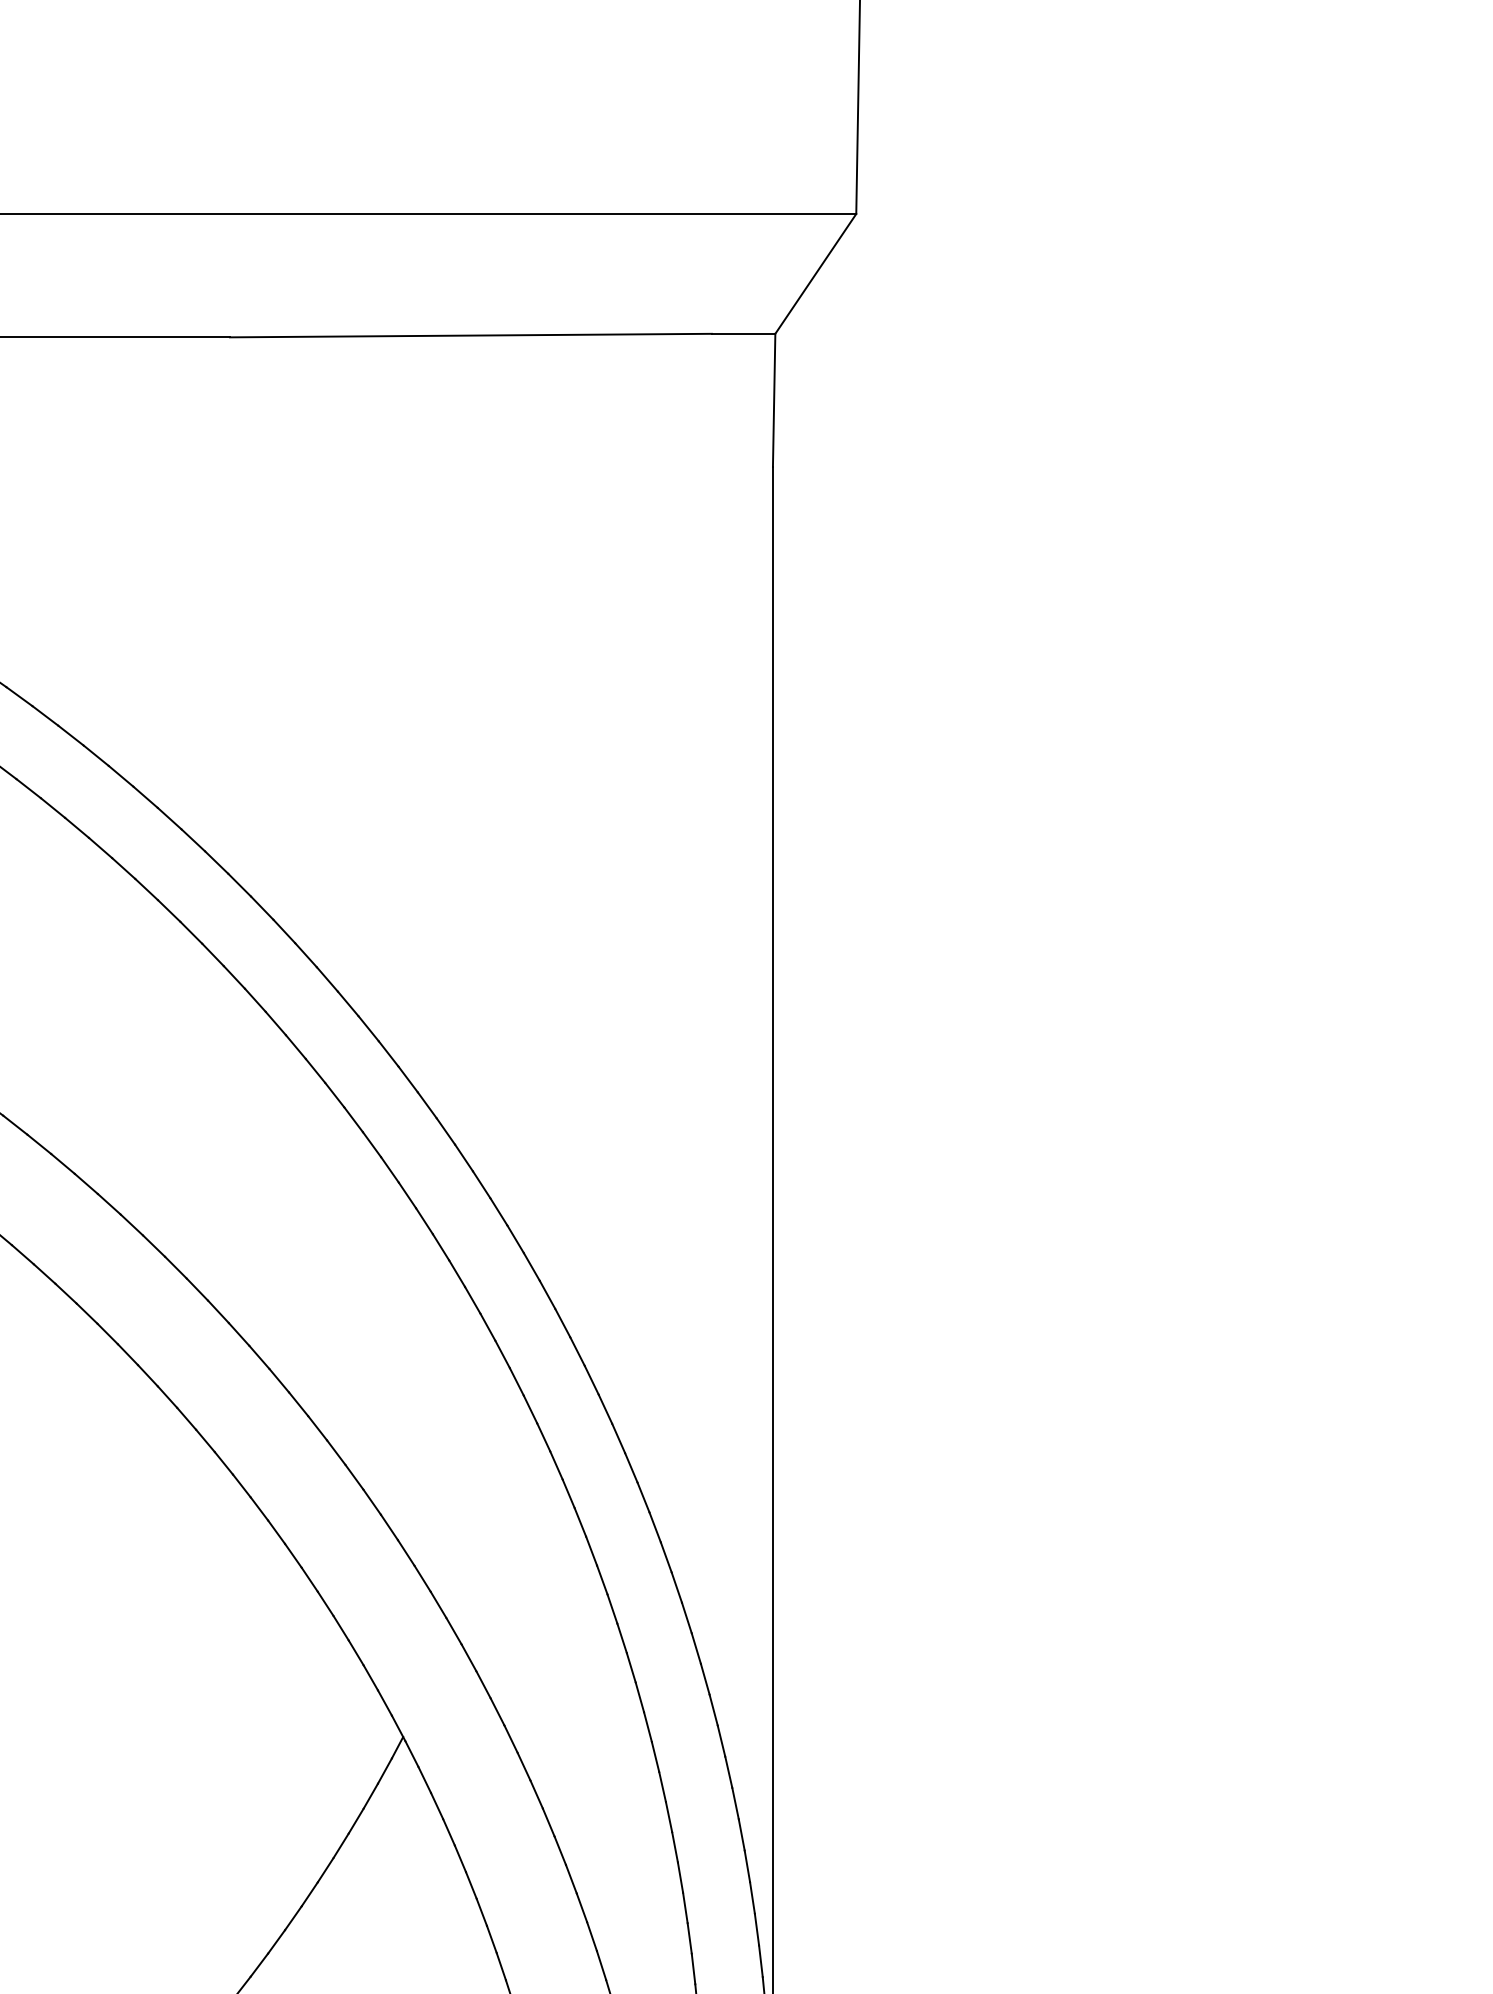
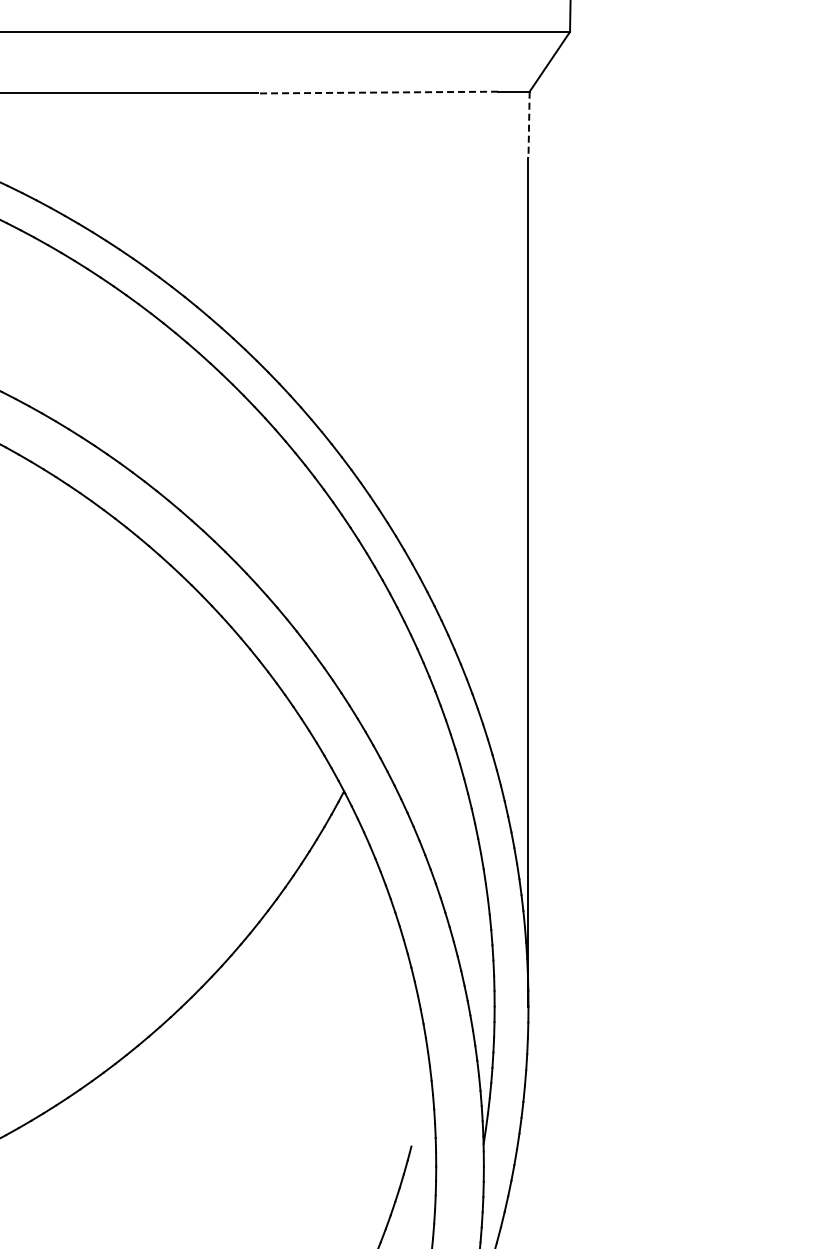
line: (470, 335) -> (377, 92), solid -> dashed
line: (774, 401) -> (529, 125), solid -> dashed

